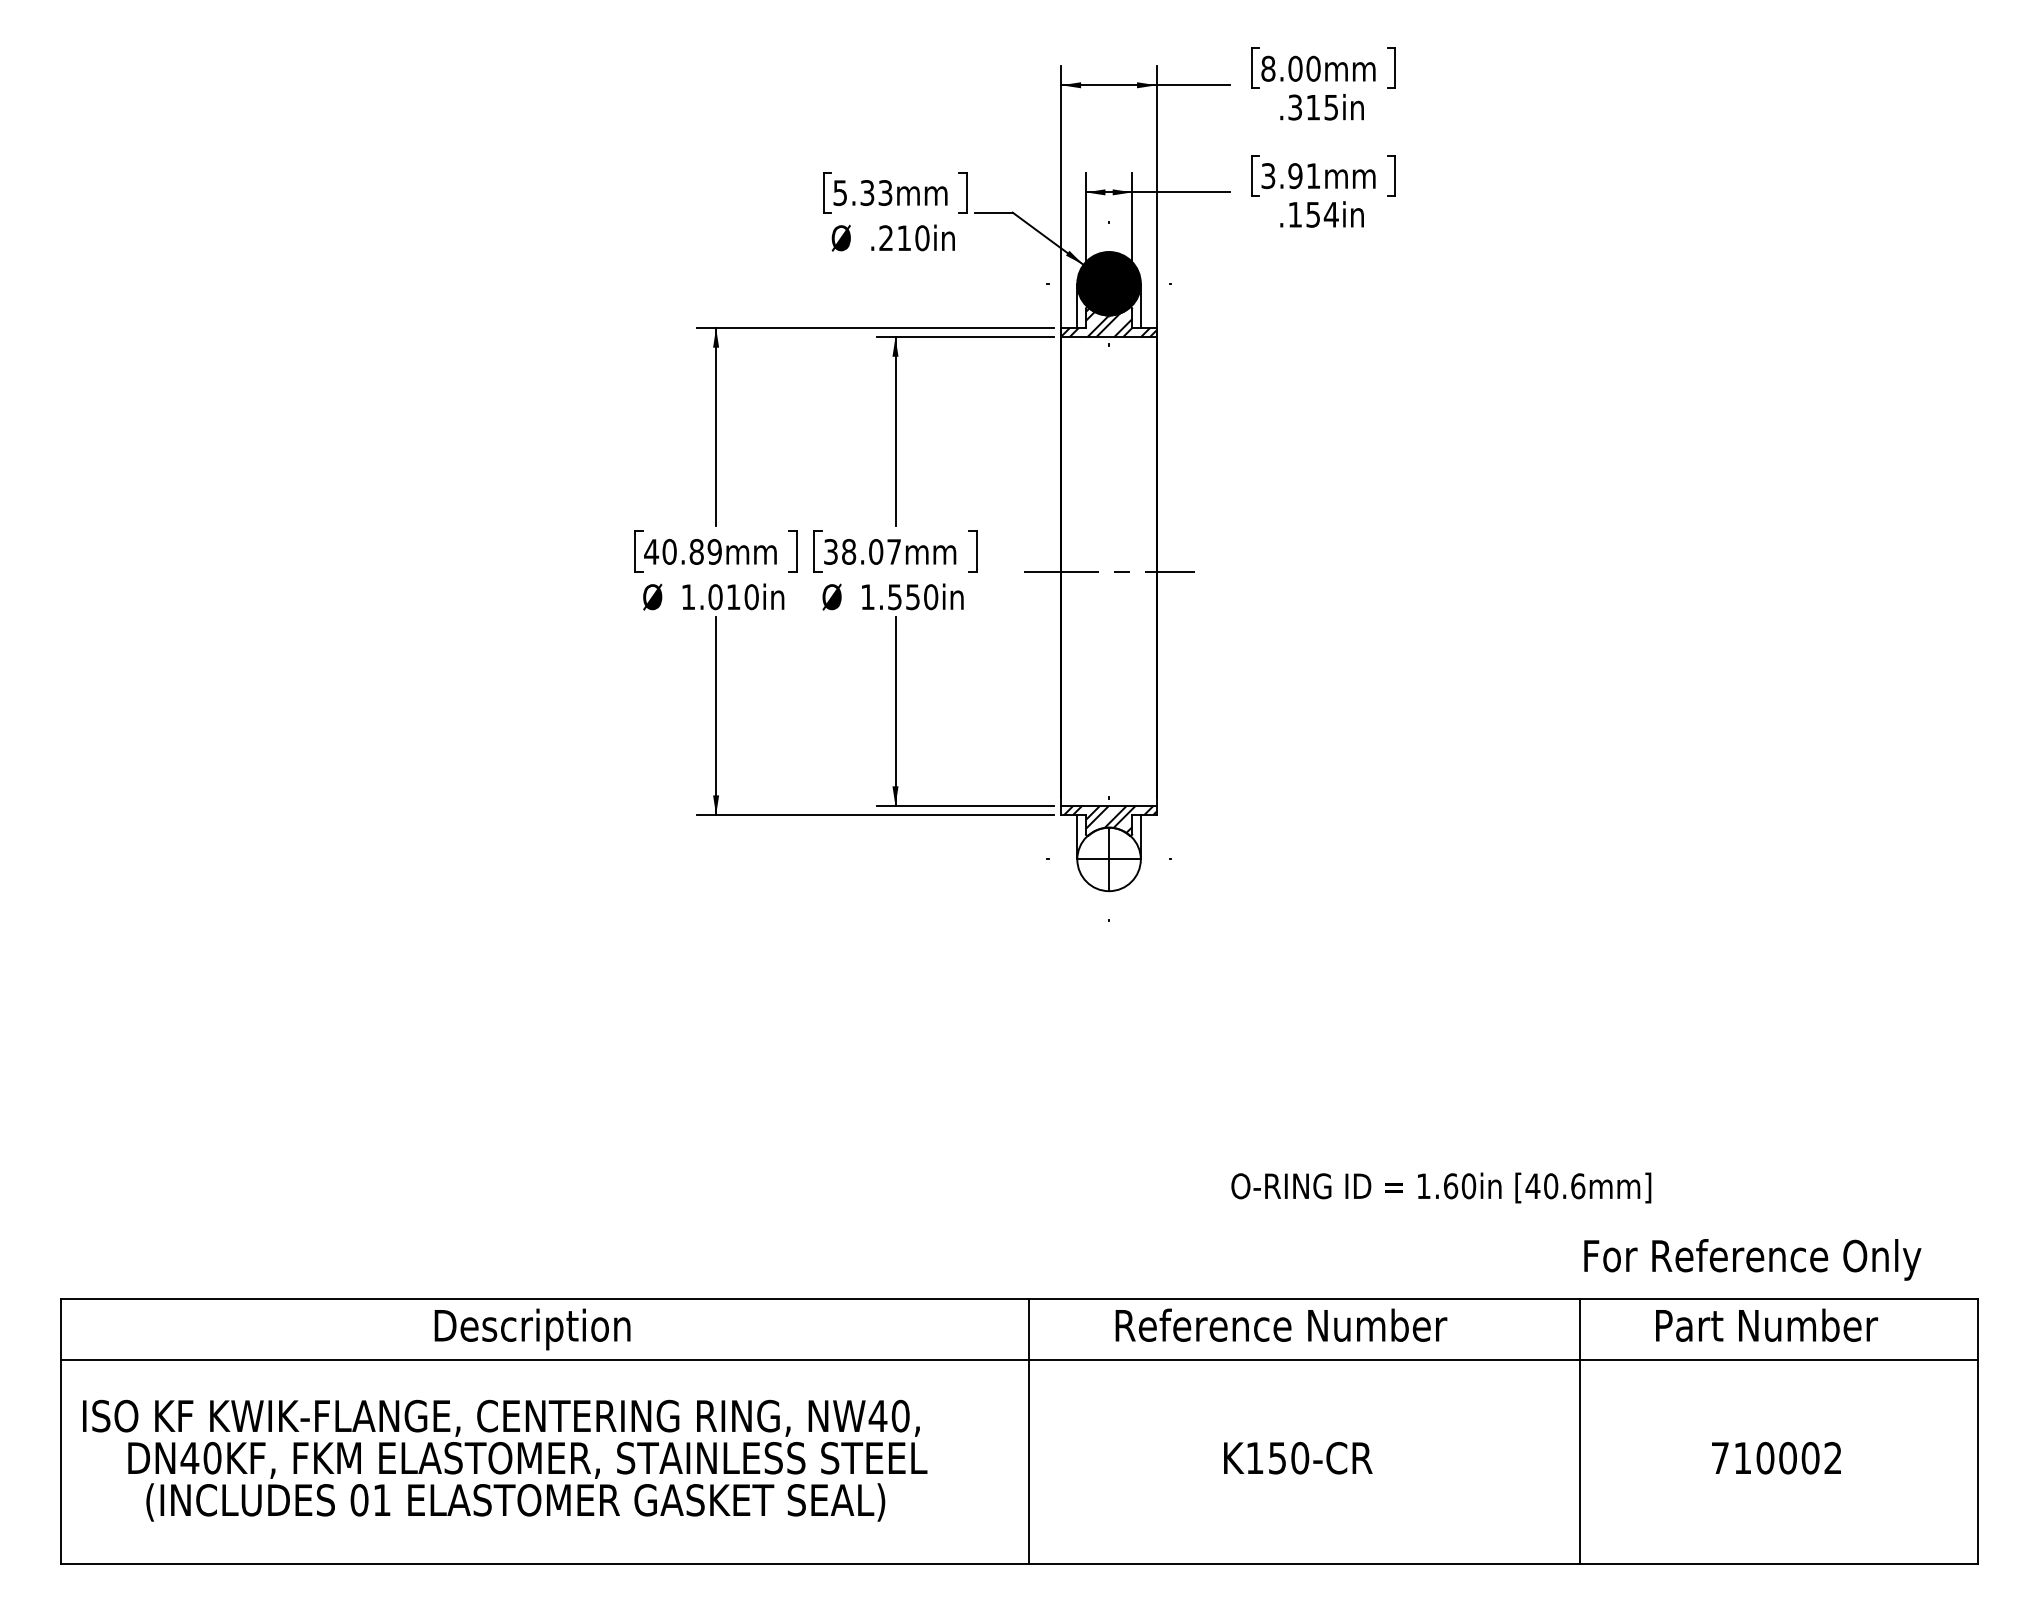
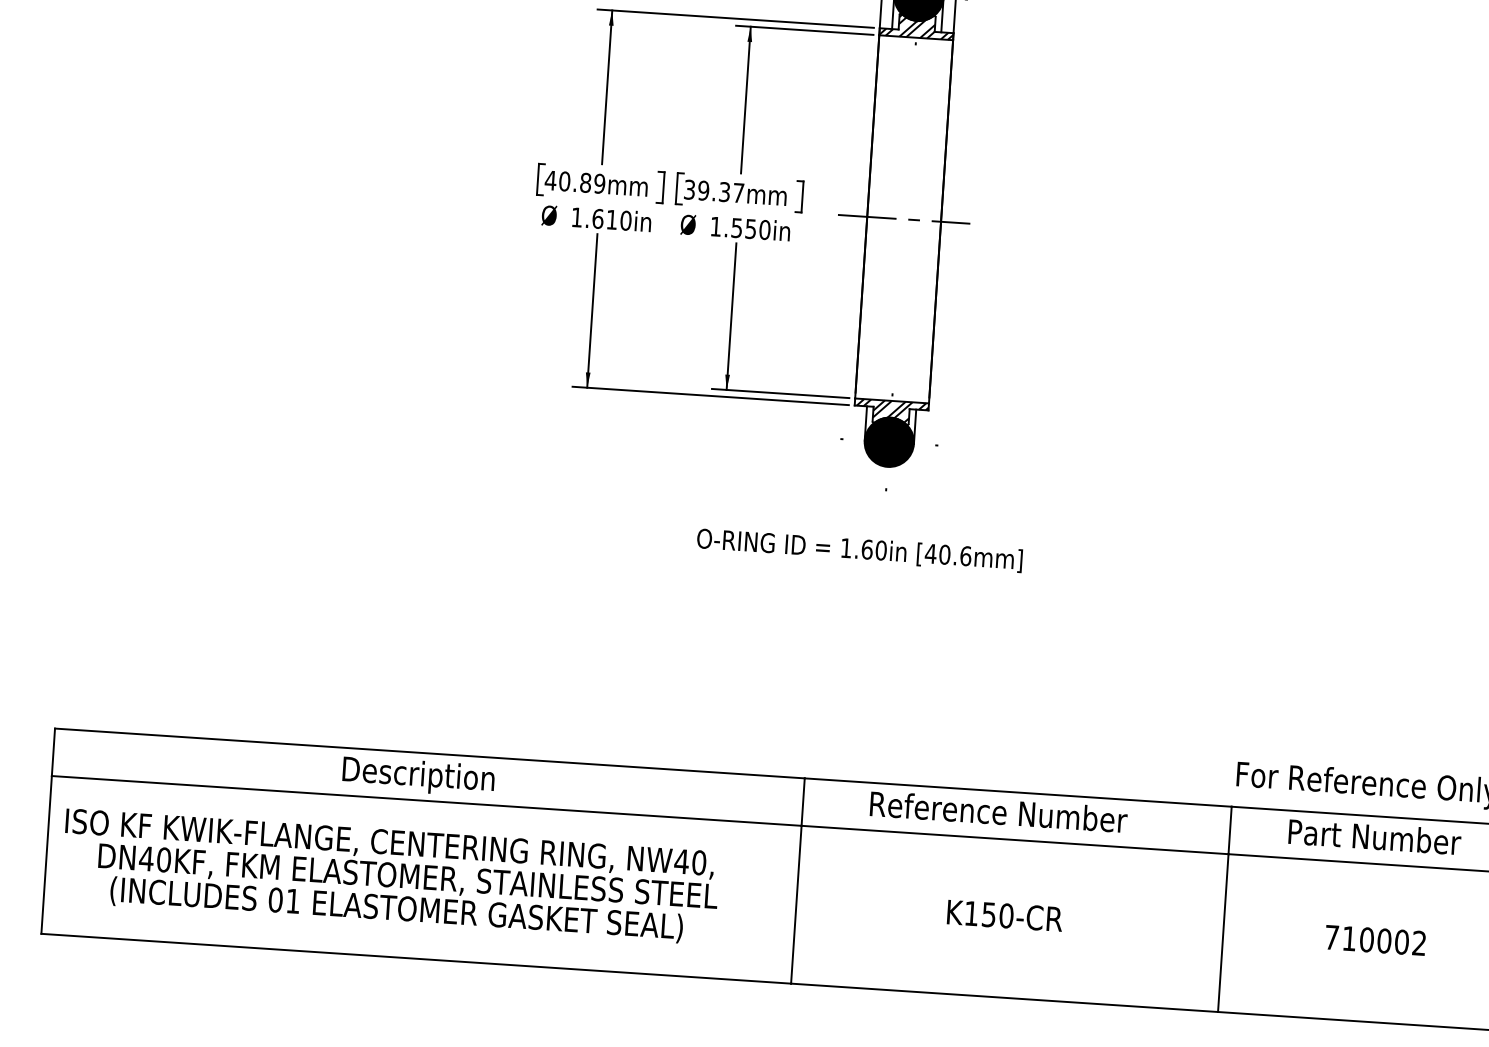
text: (862, 551) -> (714, 191), 38.07mm -> 39.37mm
text: (715, 596) -> (597, 218), 1.010in -> 1.610in
fill: (1108, 859) -> (888, 442), added
text: (1441, 1187) -> (859, 550), moved

